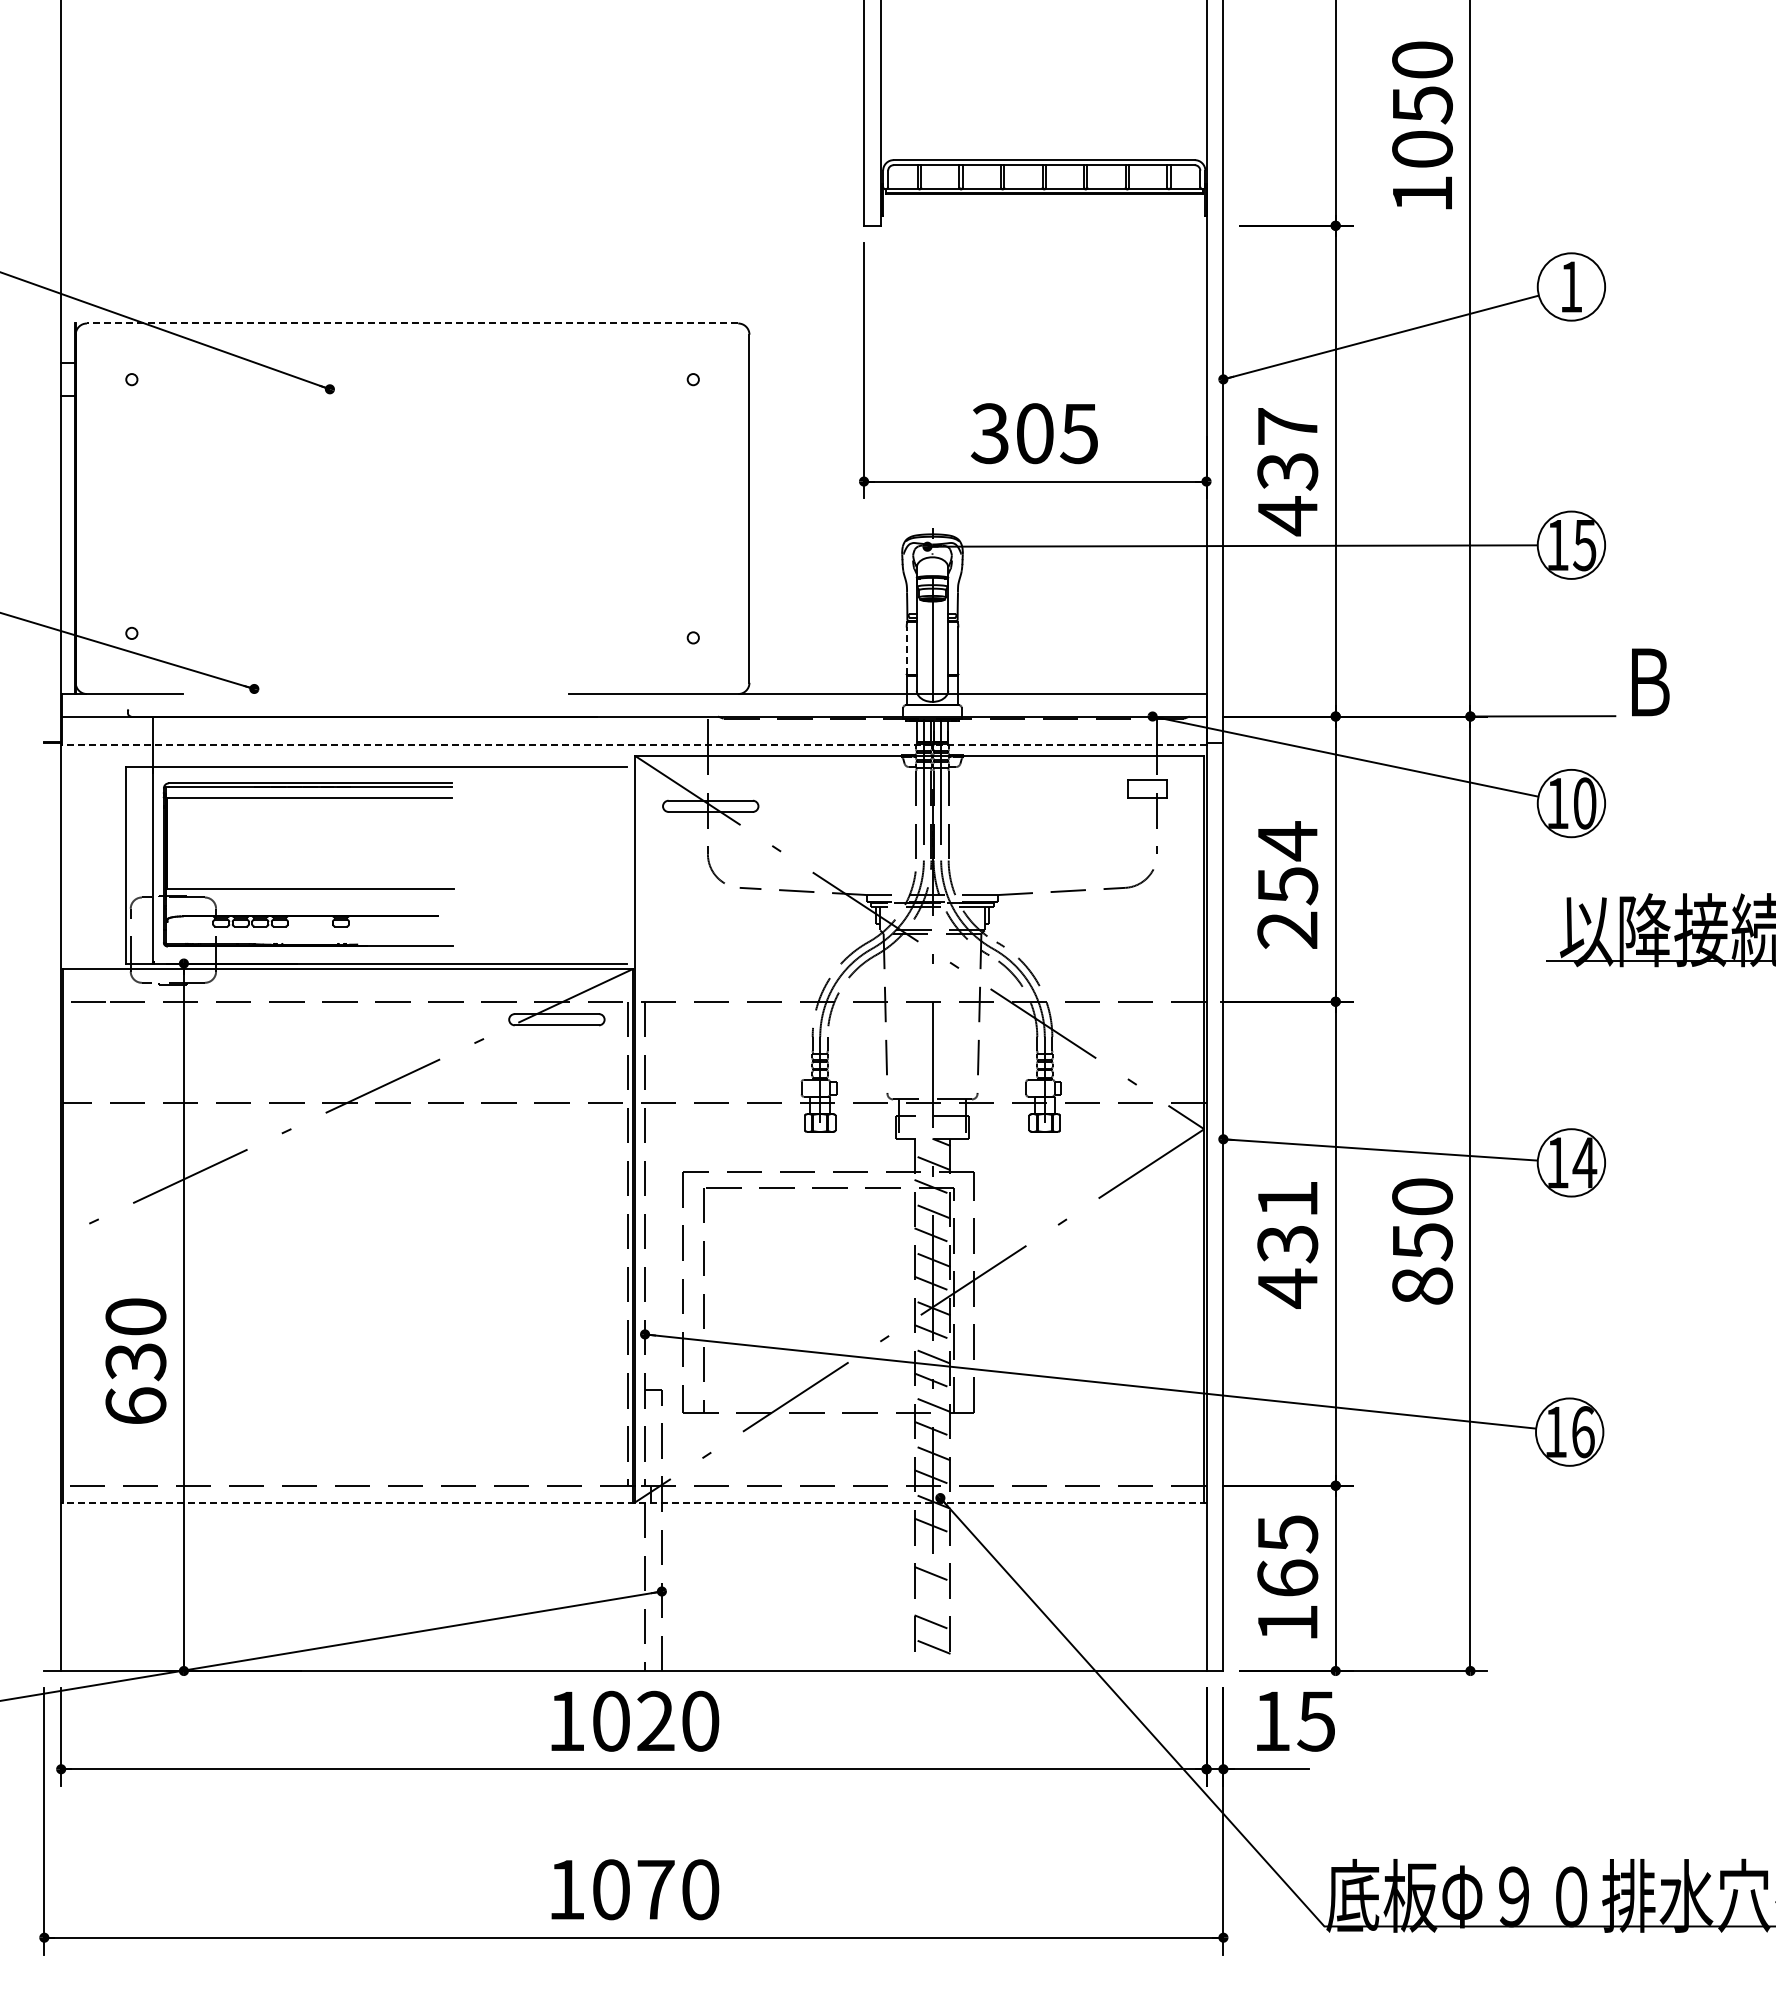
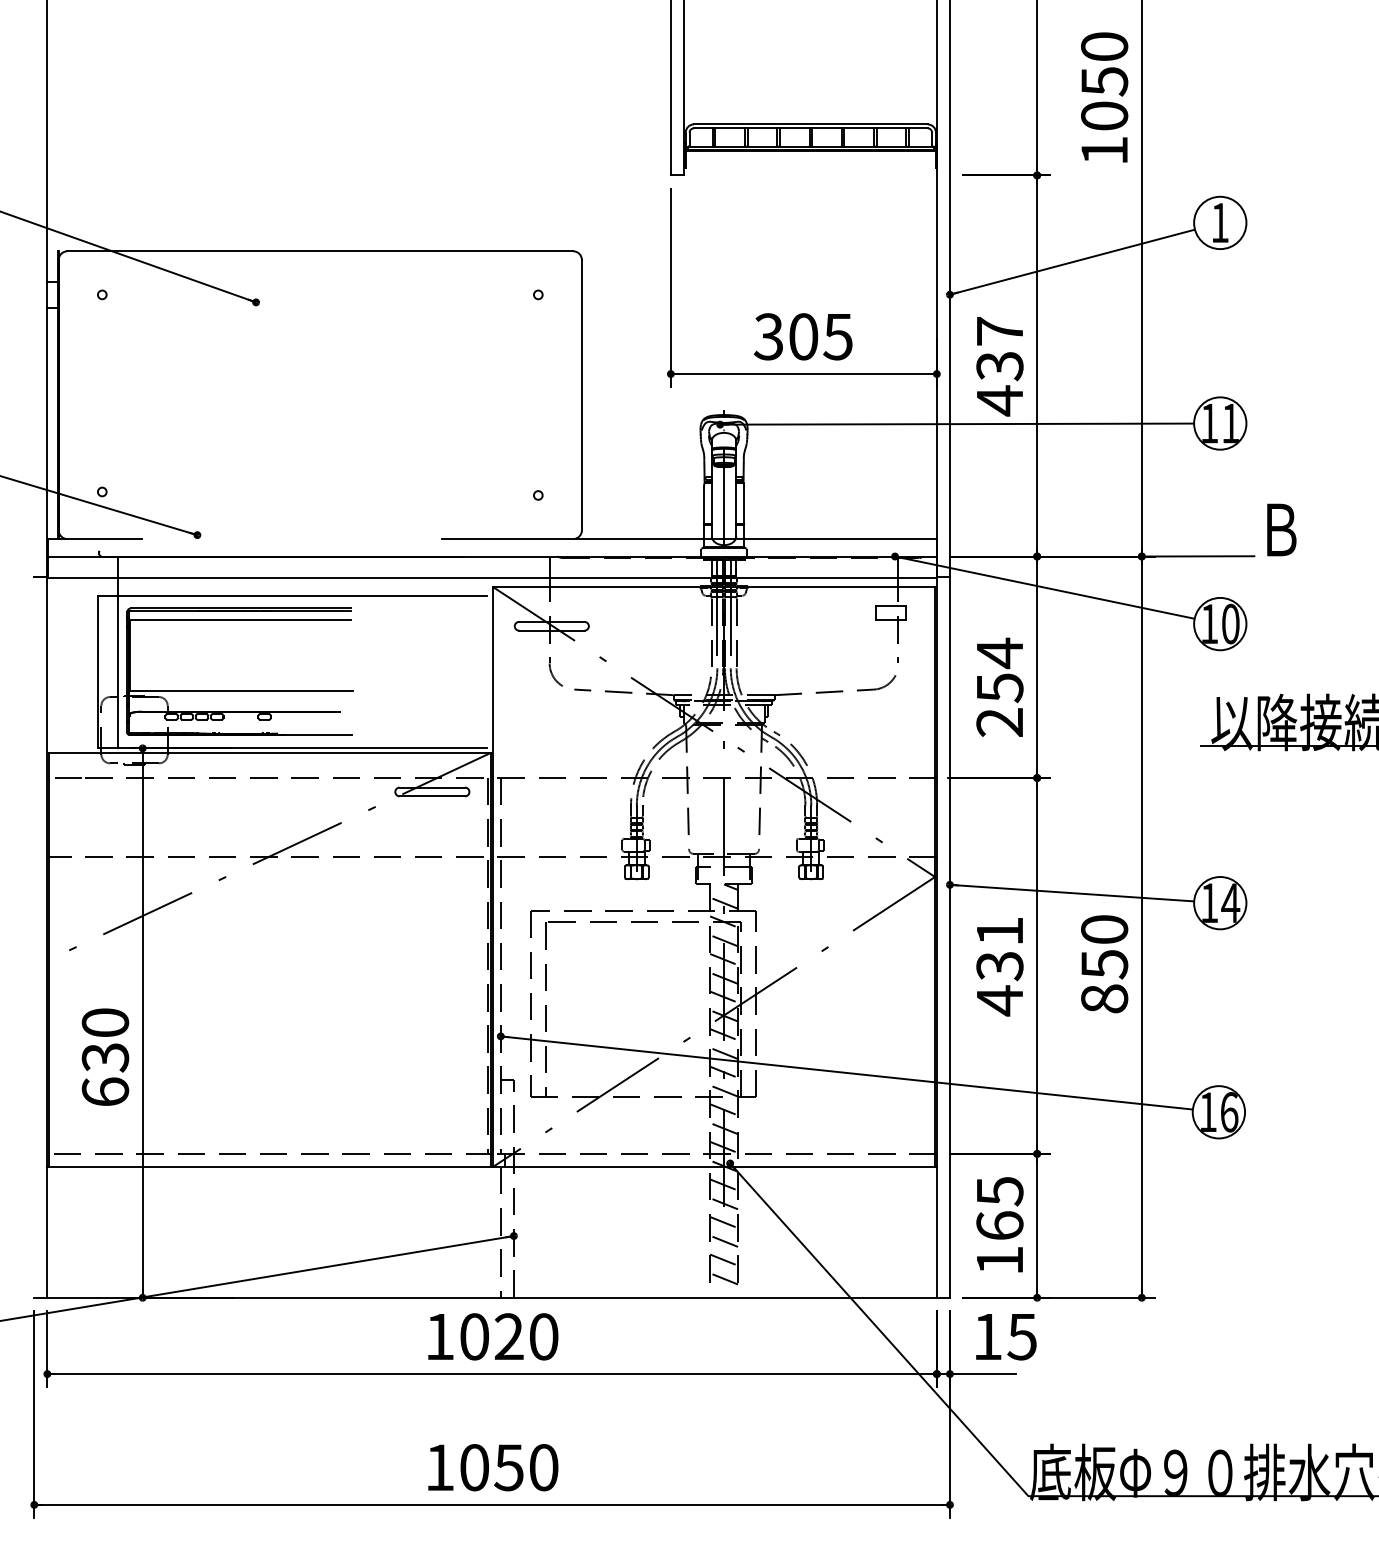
line: (412, 323) -> (320, 251), dashed -> solid
text: (1584, 545) -> (1230, 423), 15 -> 11
line: (906, 651) -> (703, 506), dashed -> solid
line: (633, 744) -> (491, 578), dashed -> solid
line: (633, 1502) -> (491, 1166), dashed -> solid
line: (932, 1549) -> (724, 1203), added
line: (932, 1598) -> (724, 1241), added
text: (655, 1890) -> (508, 1468), 1070 -> 1050

